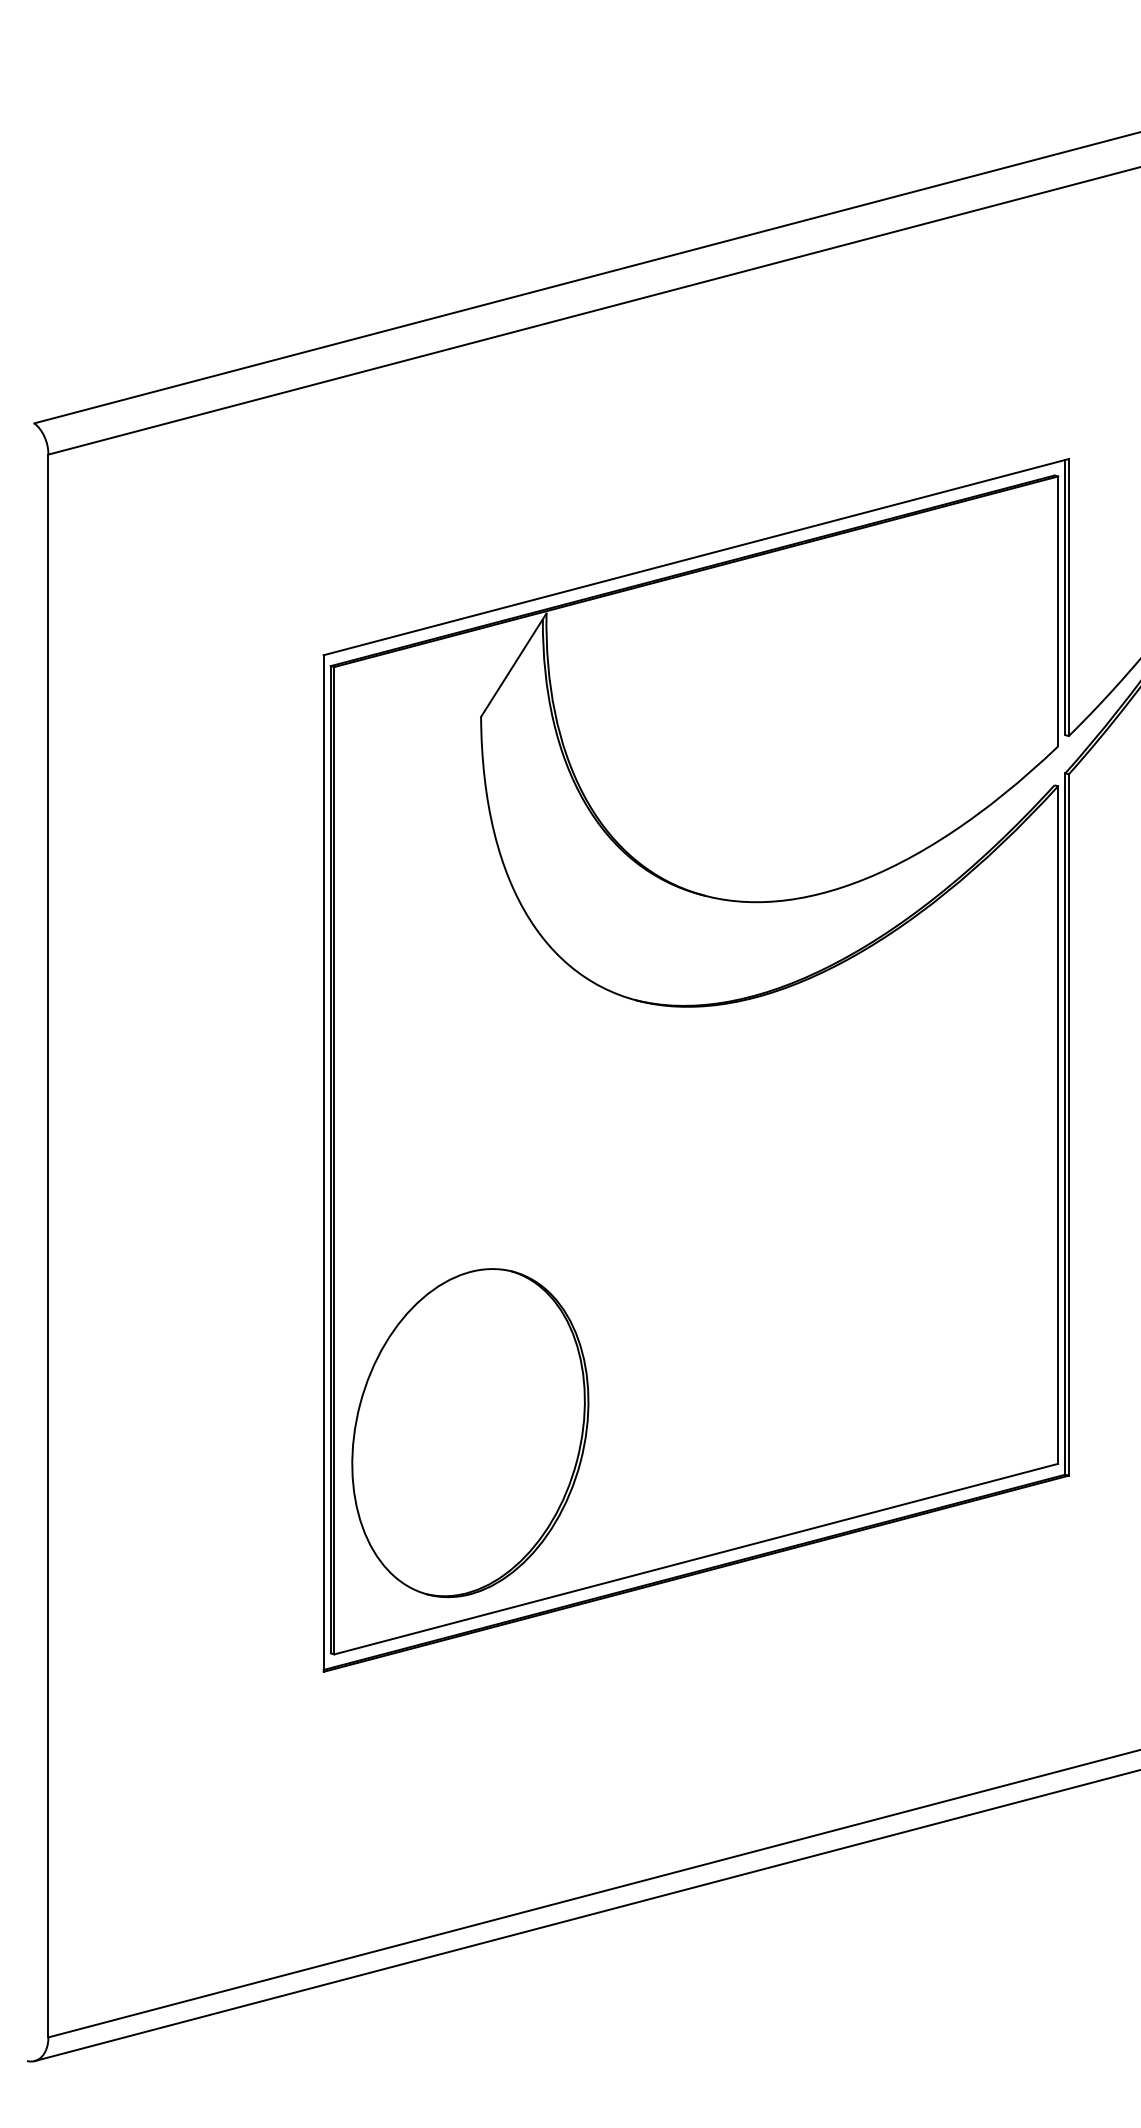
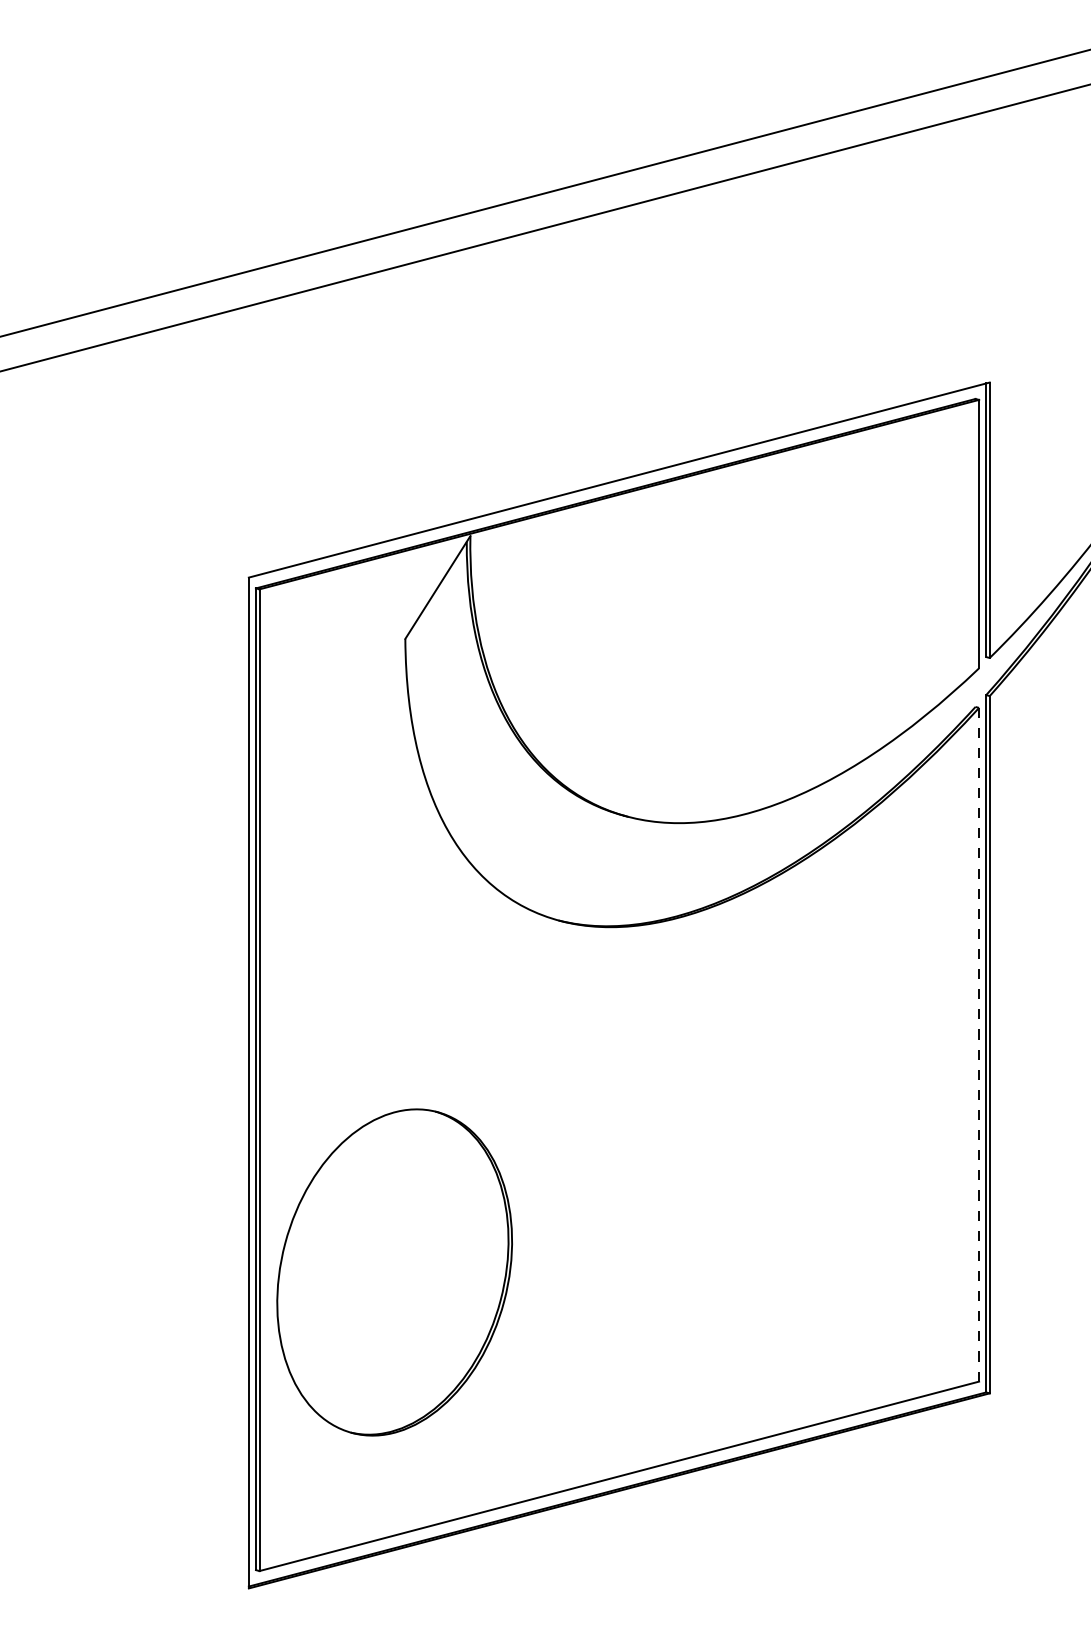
line: (1058, 1125) -> (979, 1045), solid -> dashed
part: (470, 1433) -> (394, 1272), moved

